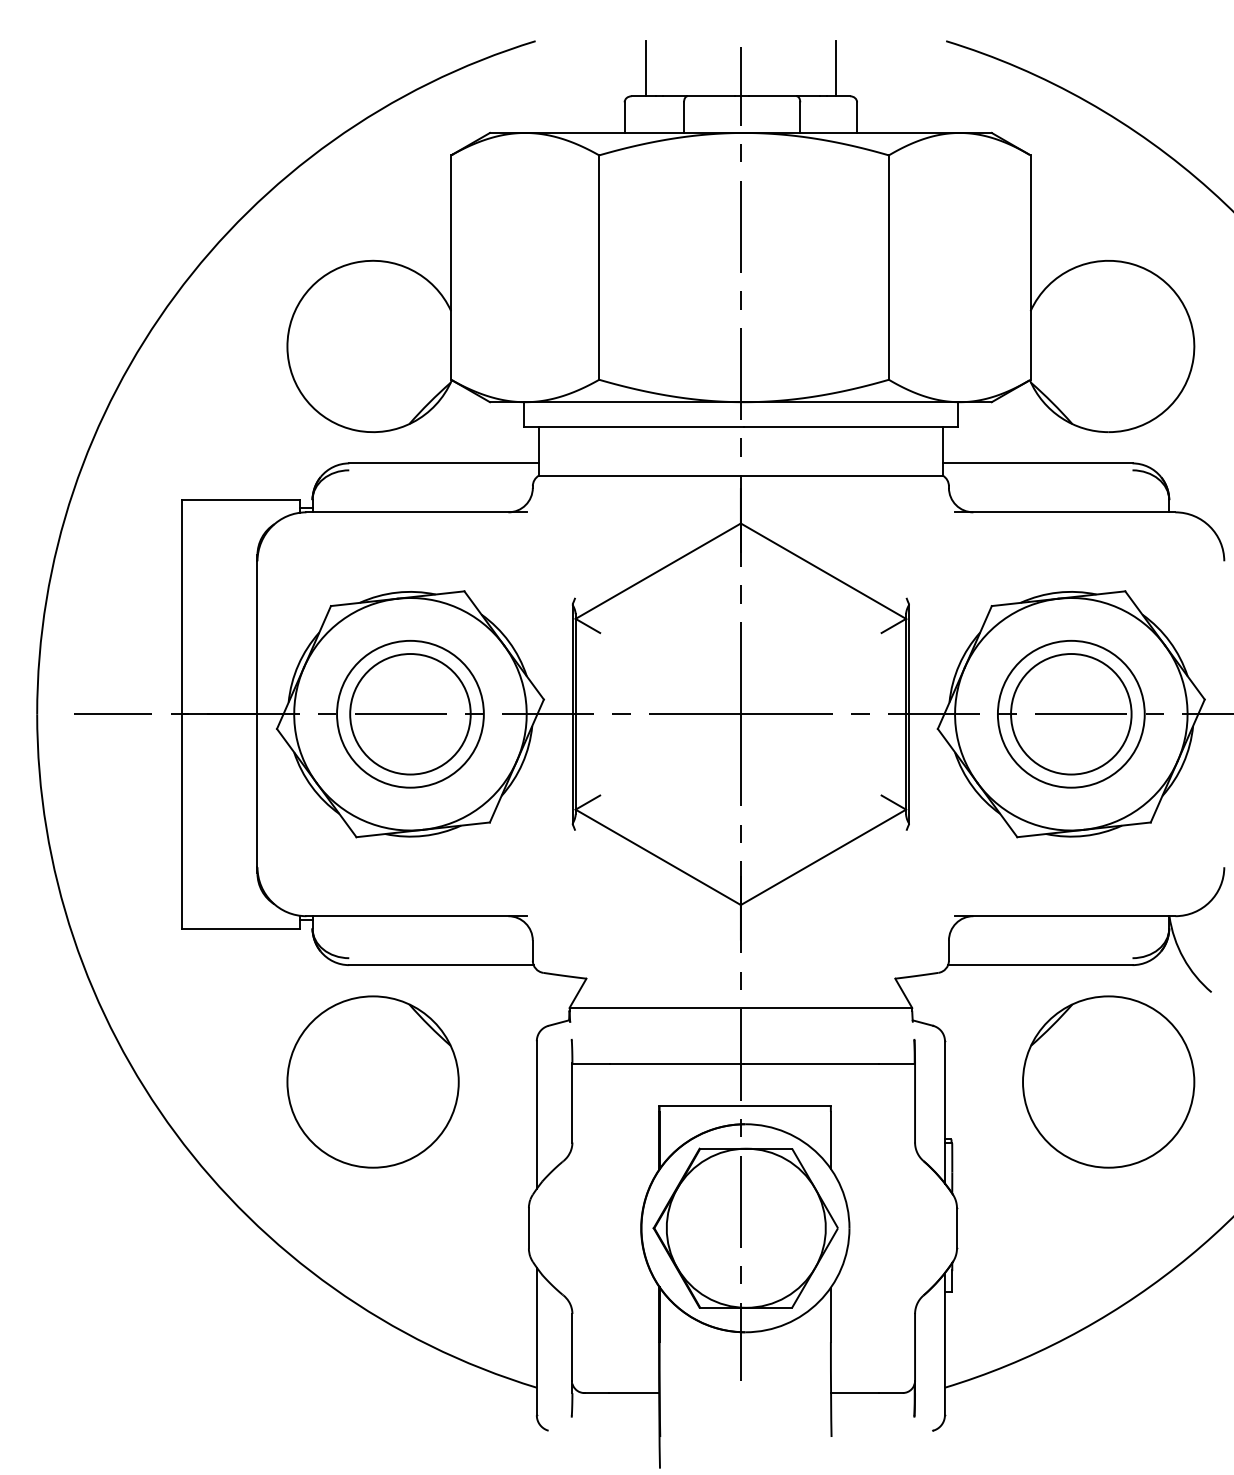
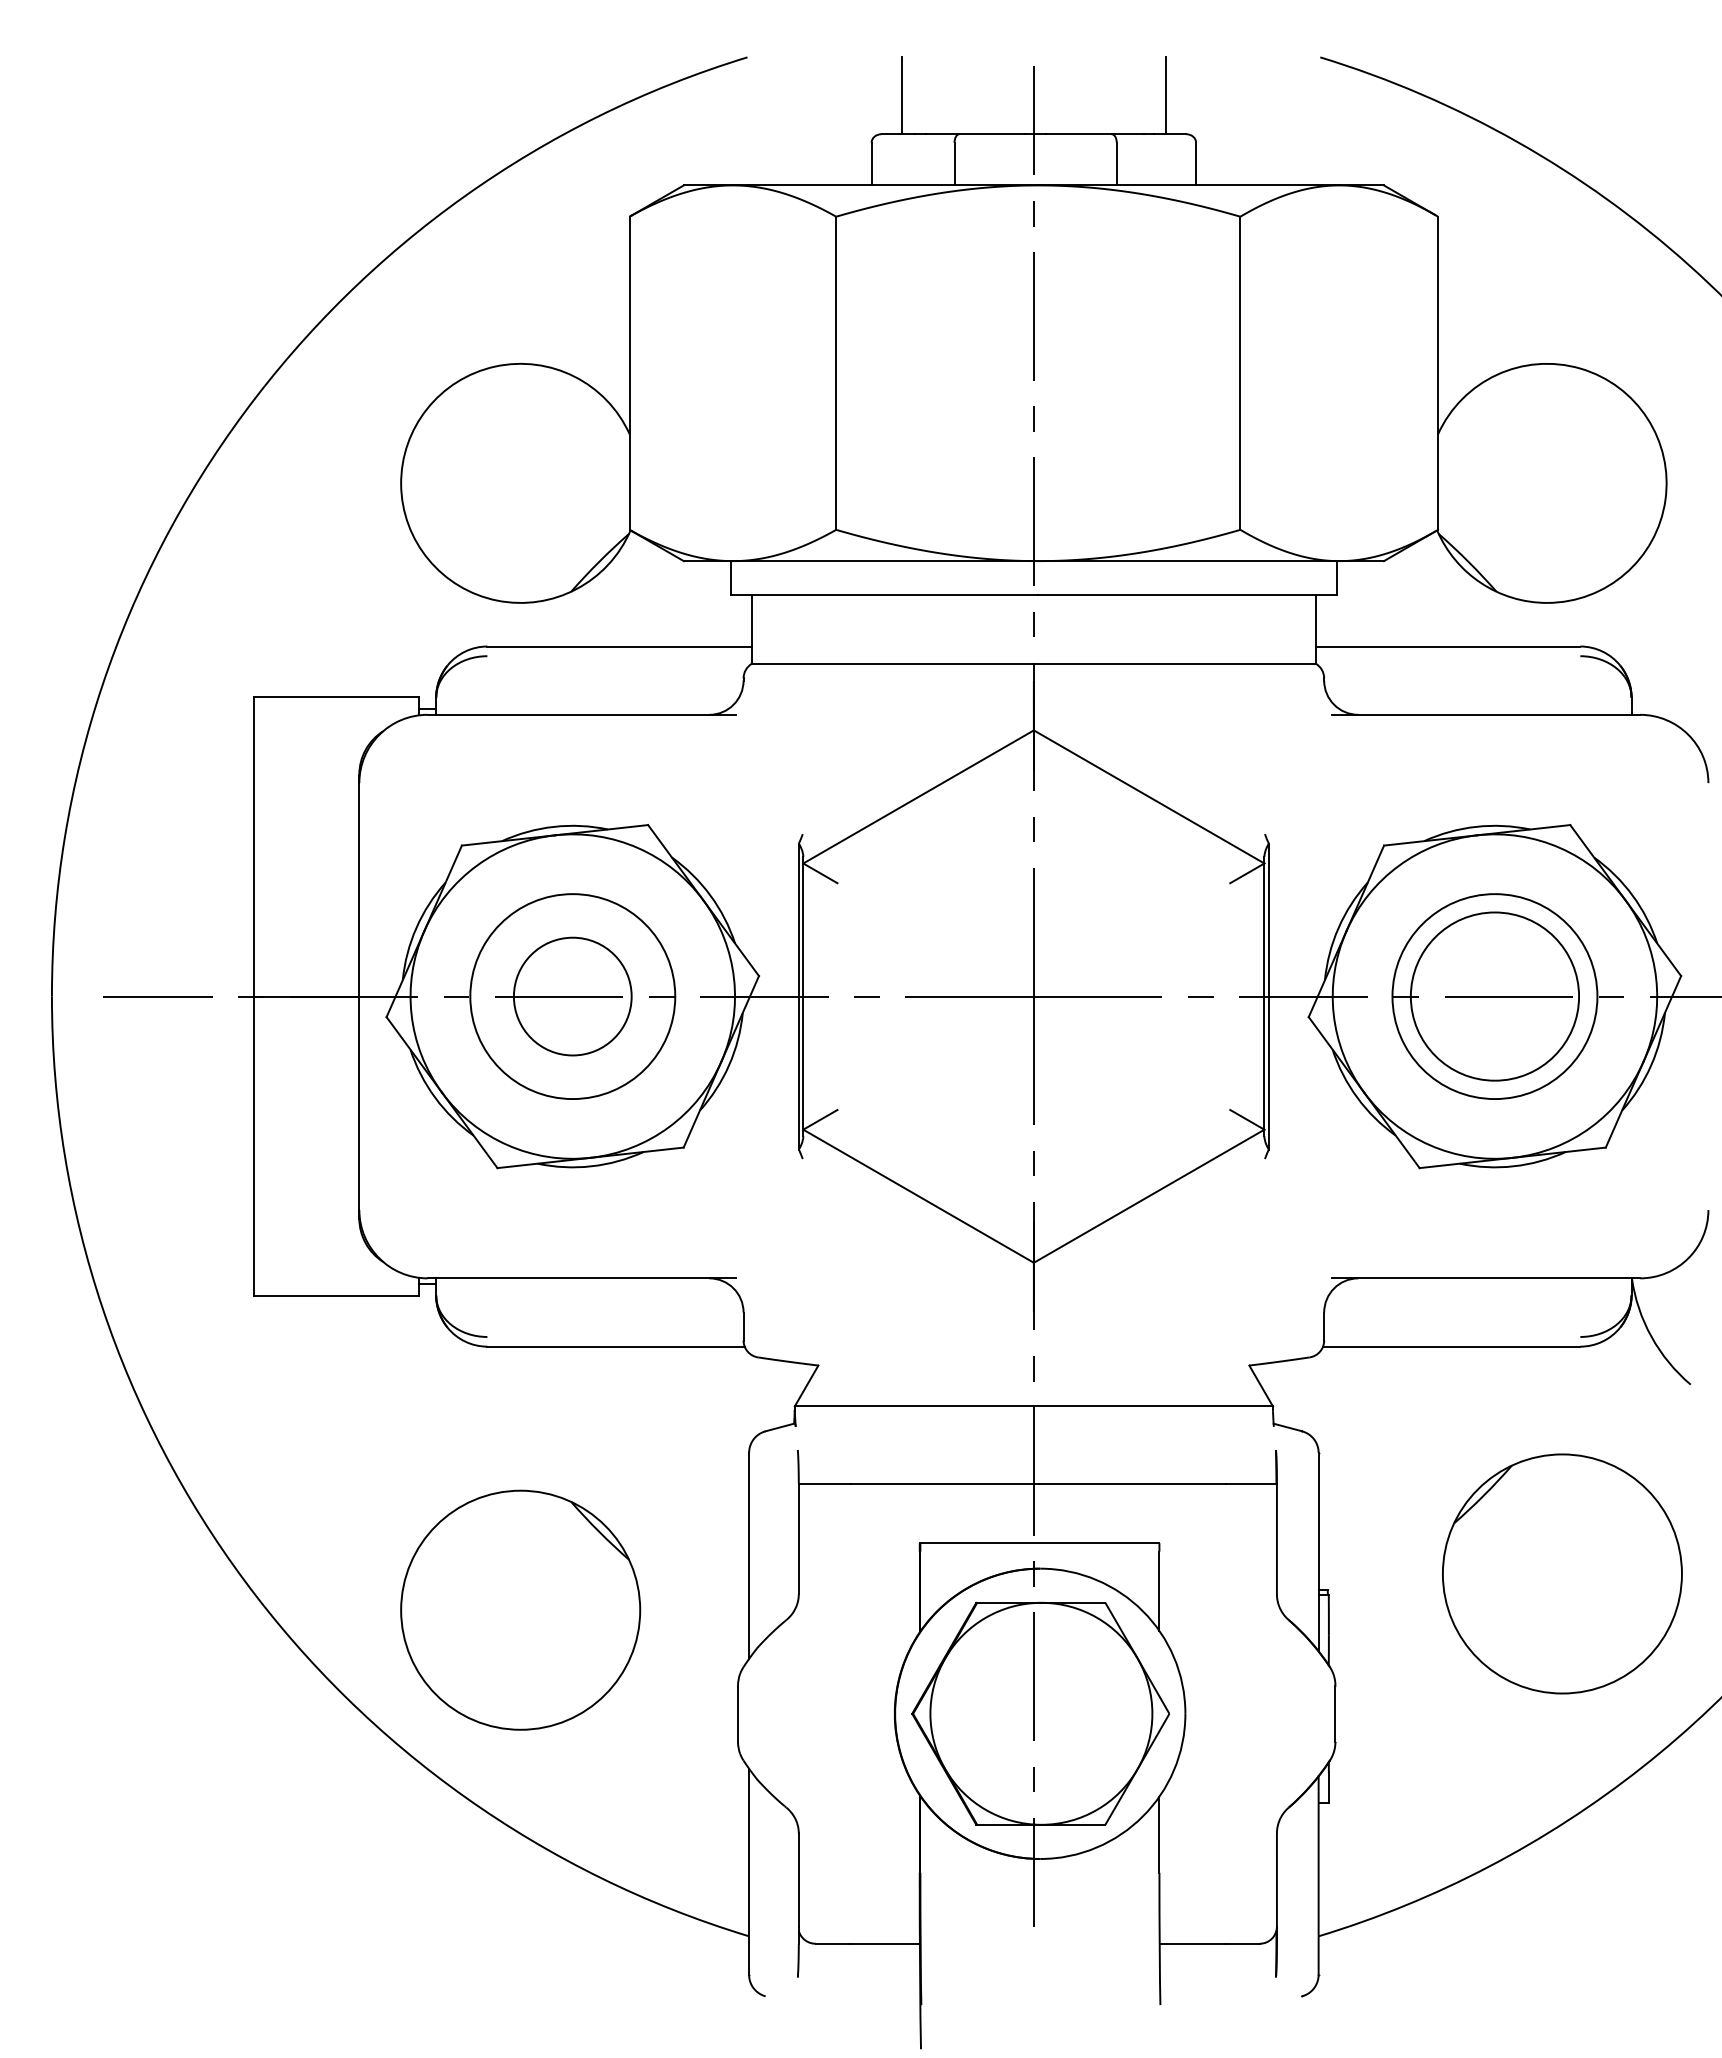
circle: (410, 714) -> (572, 996), size x0.7
part: (372, 1081) -> (519, 1609), moved
part: (1108, 1081) -> (1562, 1573), moved

